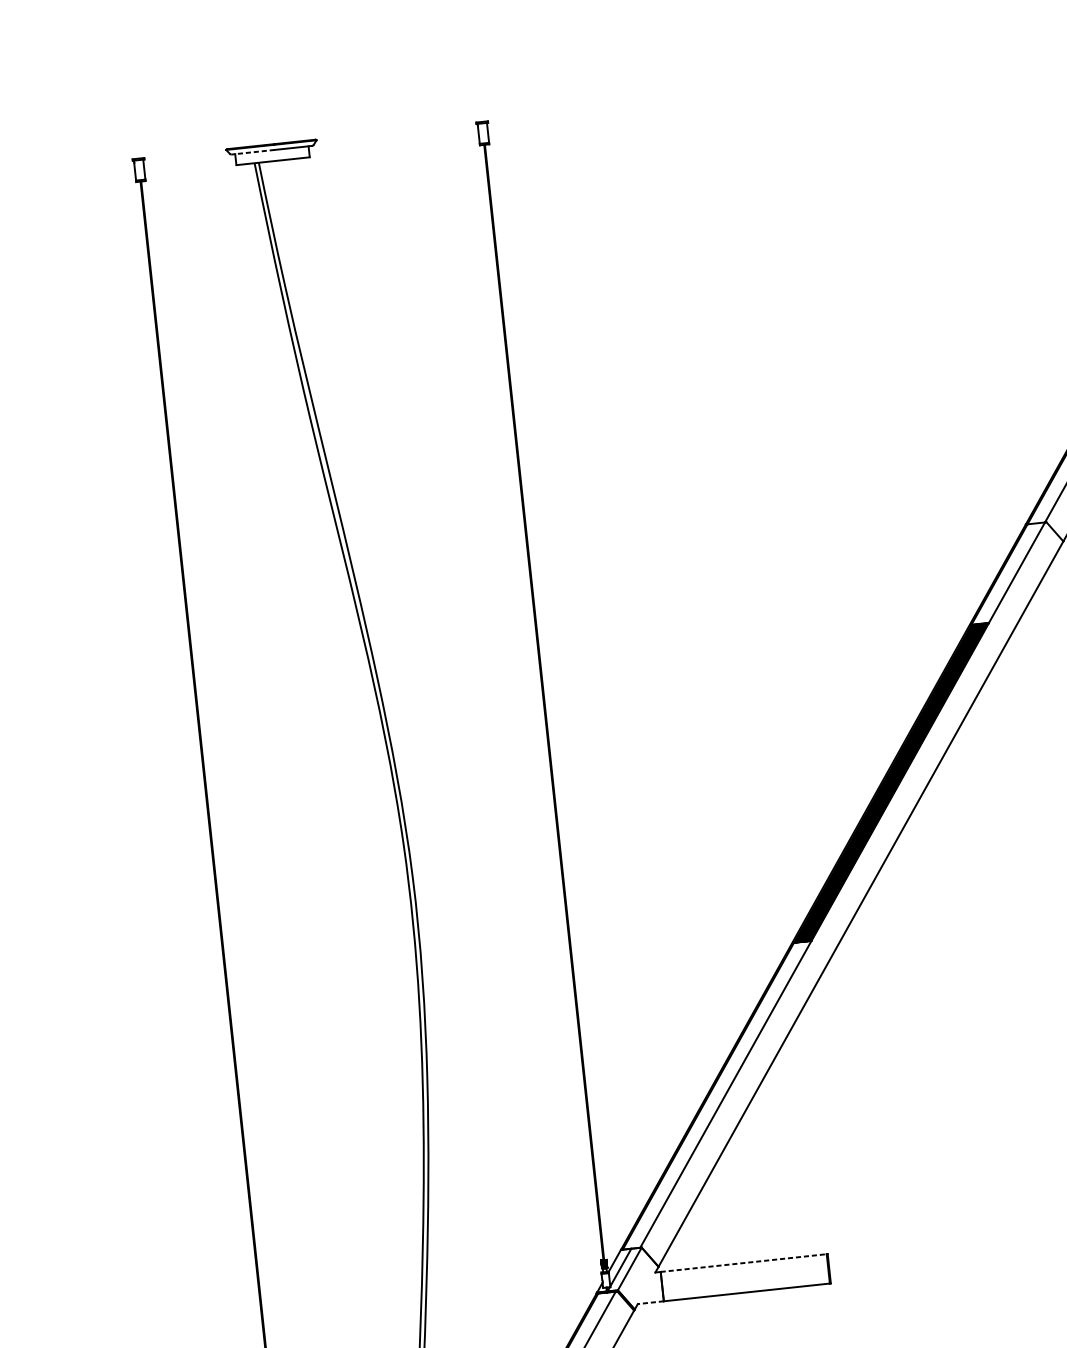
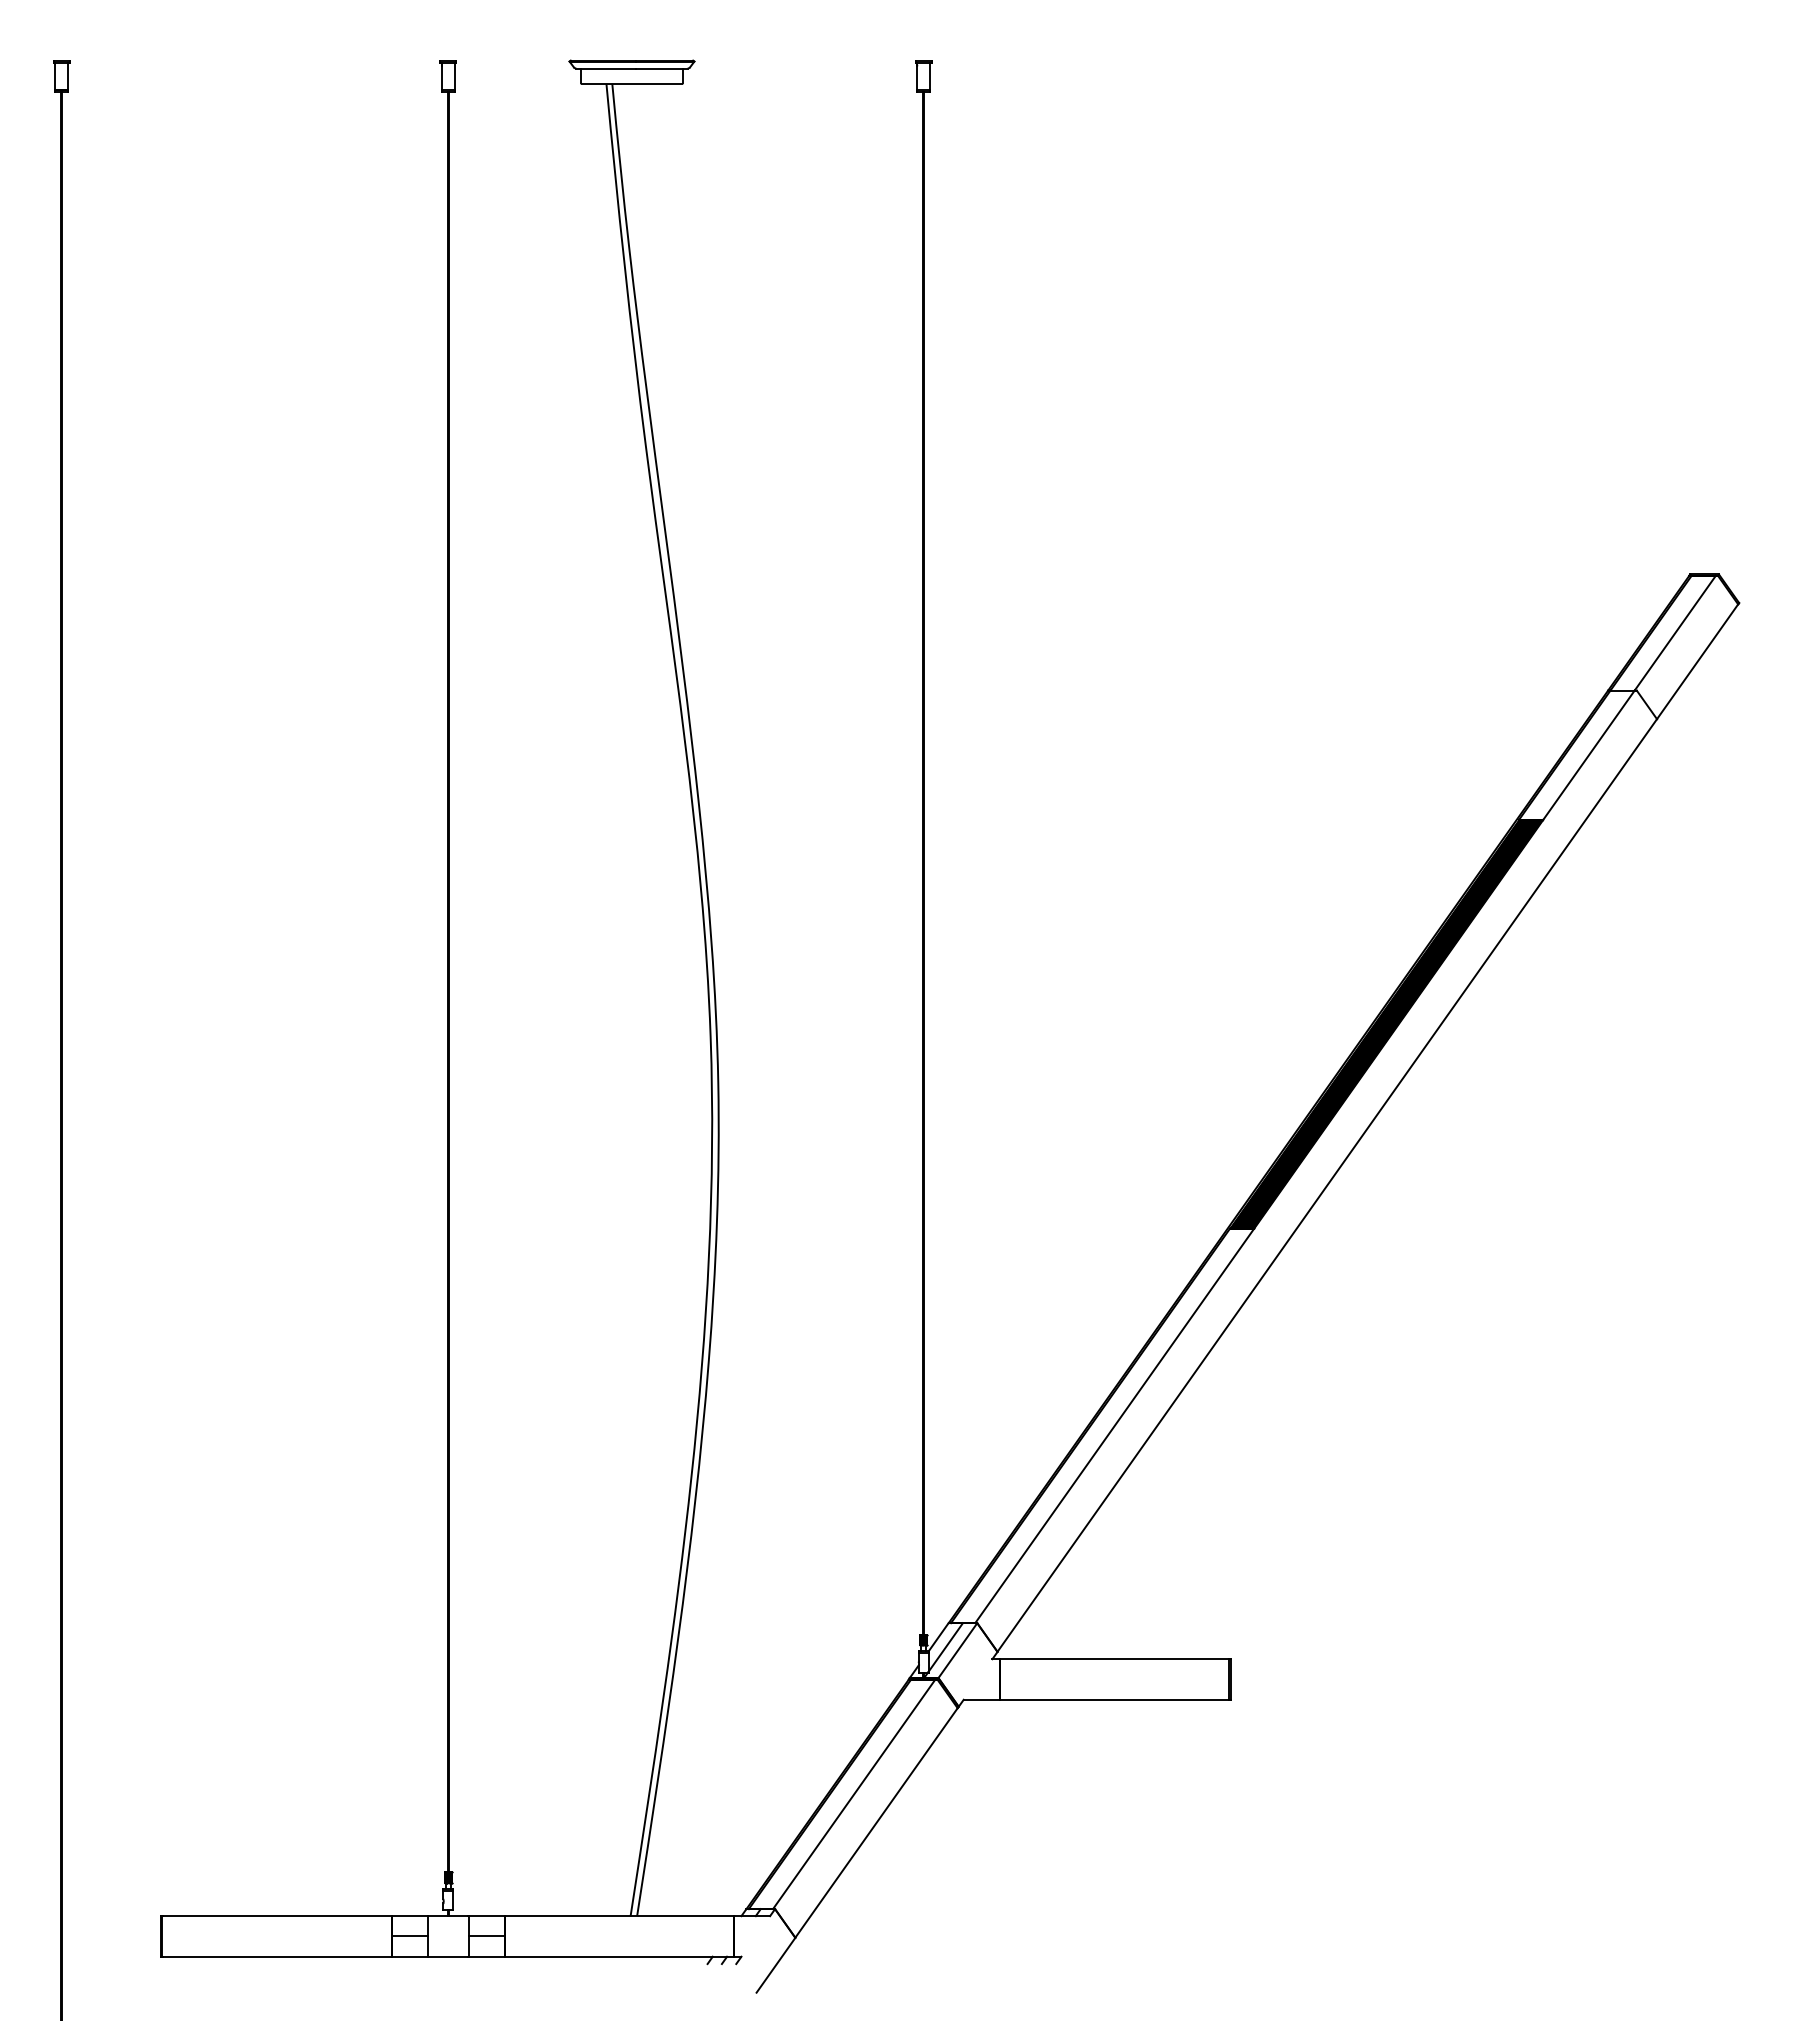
line: (253, 152) -> (606, 68), dashed -> solid
line: (743, 1263) -> (1114, 1659), dashed -> solid
line: (650, 1302) -> (981, 1699), dashed -> solid

